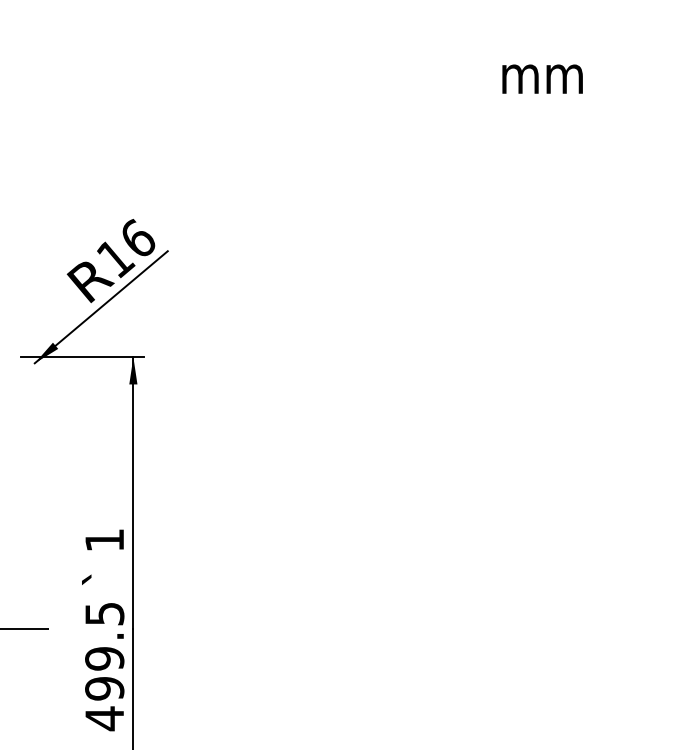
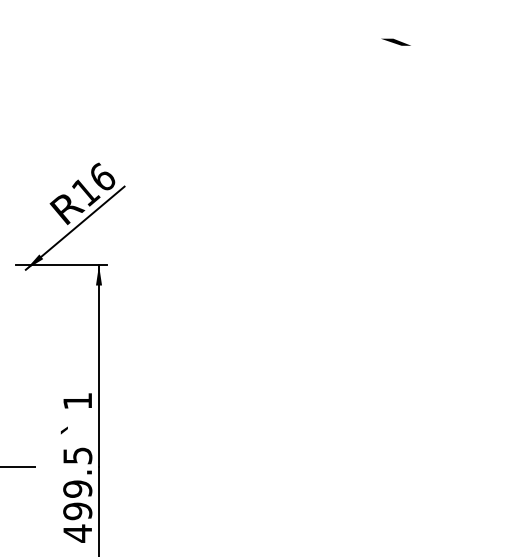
text: (542, 71) -> (402, 53), mm -> `

